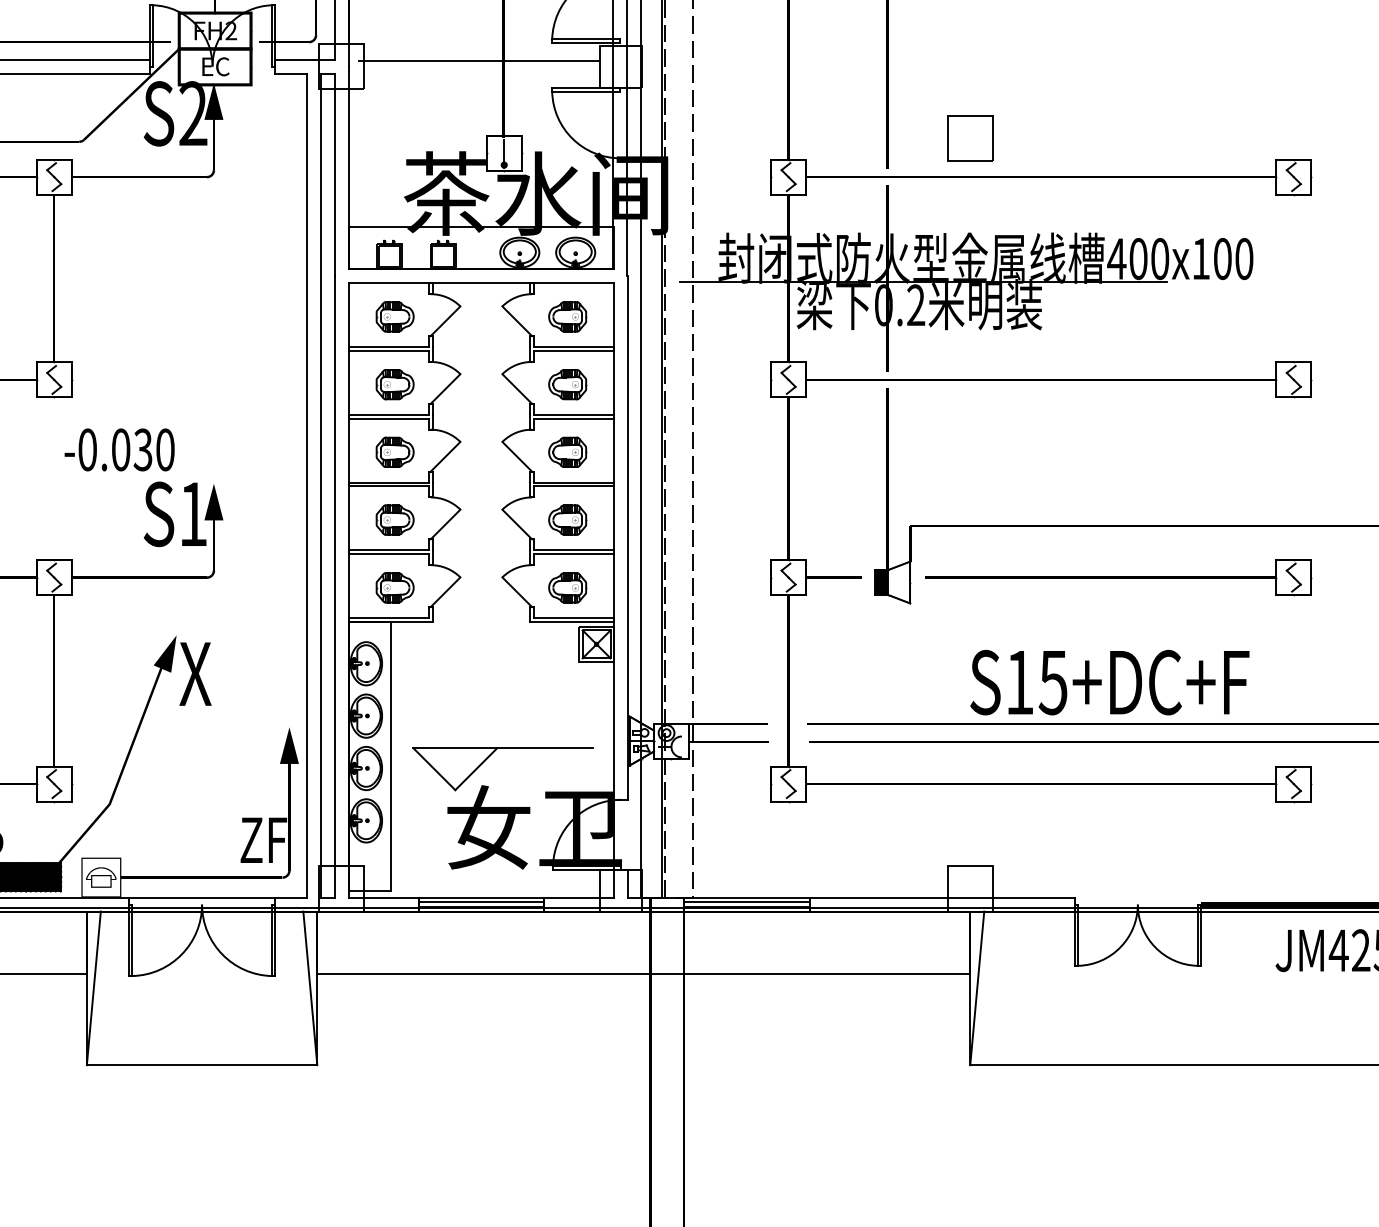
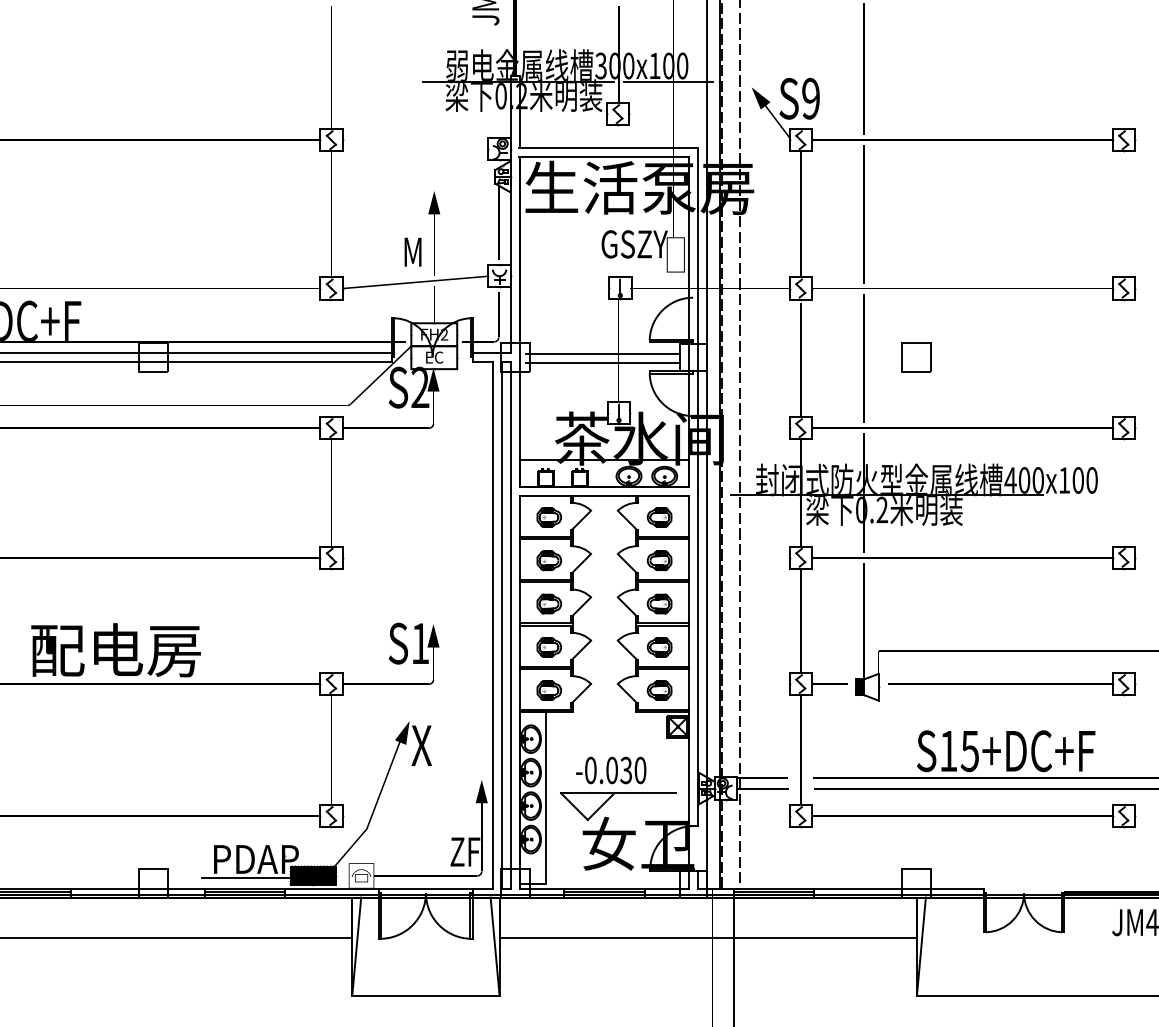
line: (478, 74) -> (602, 362), added
part: (969, 138) -> (916, 357), moved
text: (120, 449) -> (611, 770), moved

